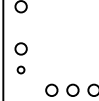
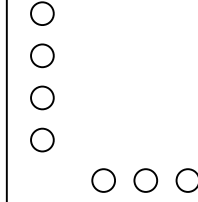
circle: (20, 27) -> (41, 55), added
circle: (20, 69) -> (41, 138), size x1.67

